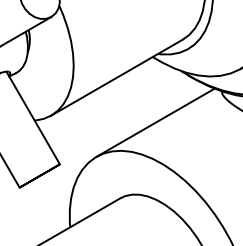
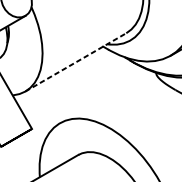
line: (117, 77) -> (76, 62), solid -> dashed
line: (155, 122) -> (105, 96), removed

